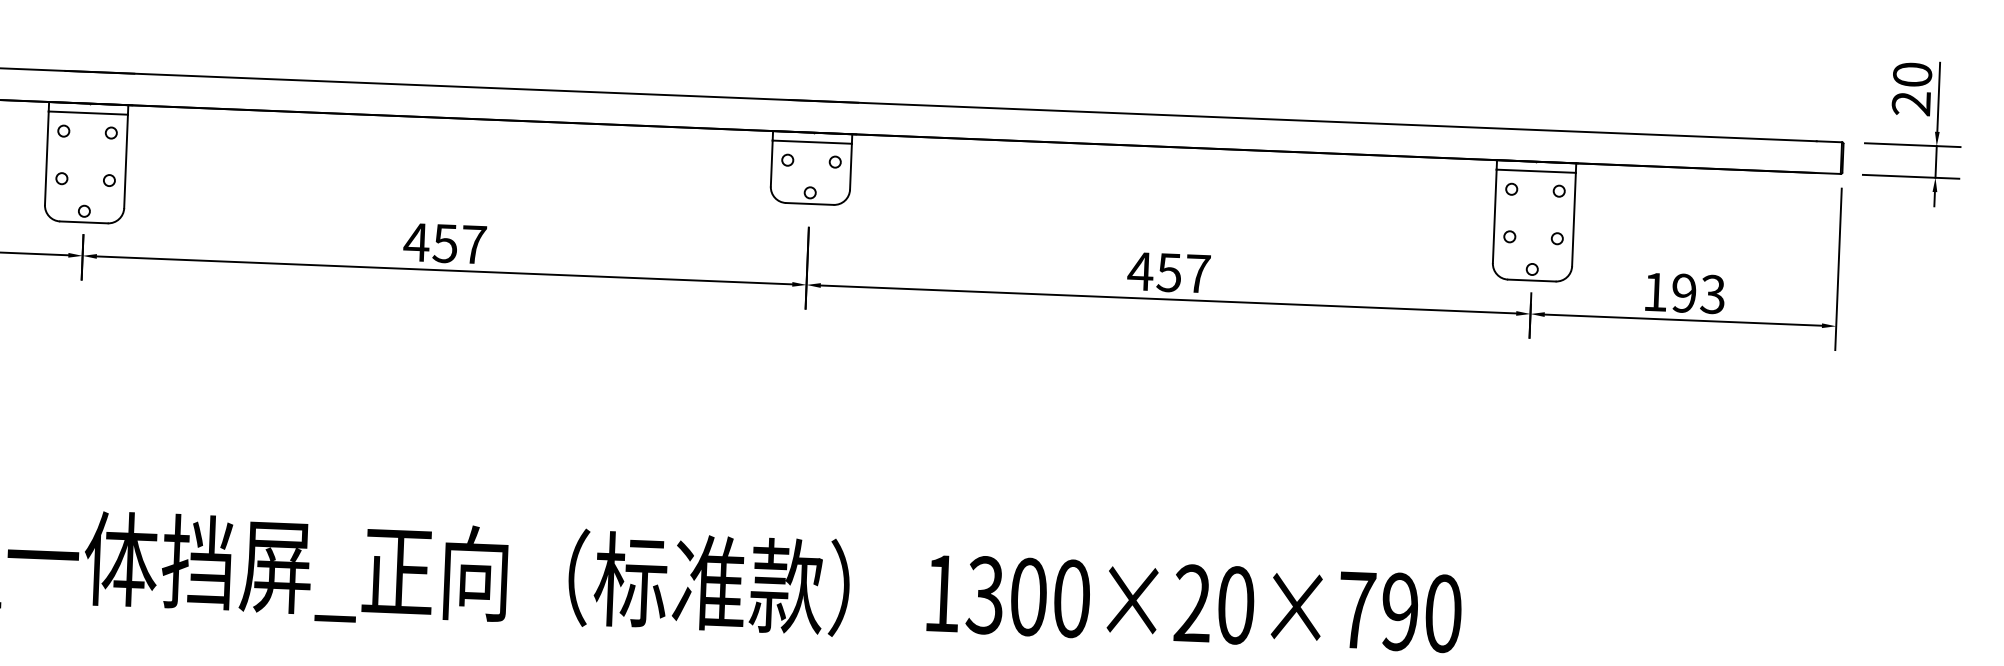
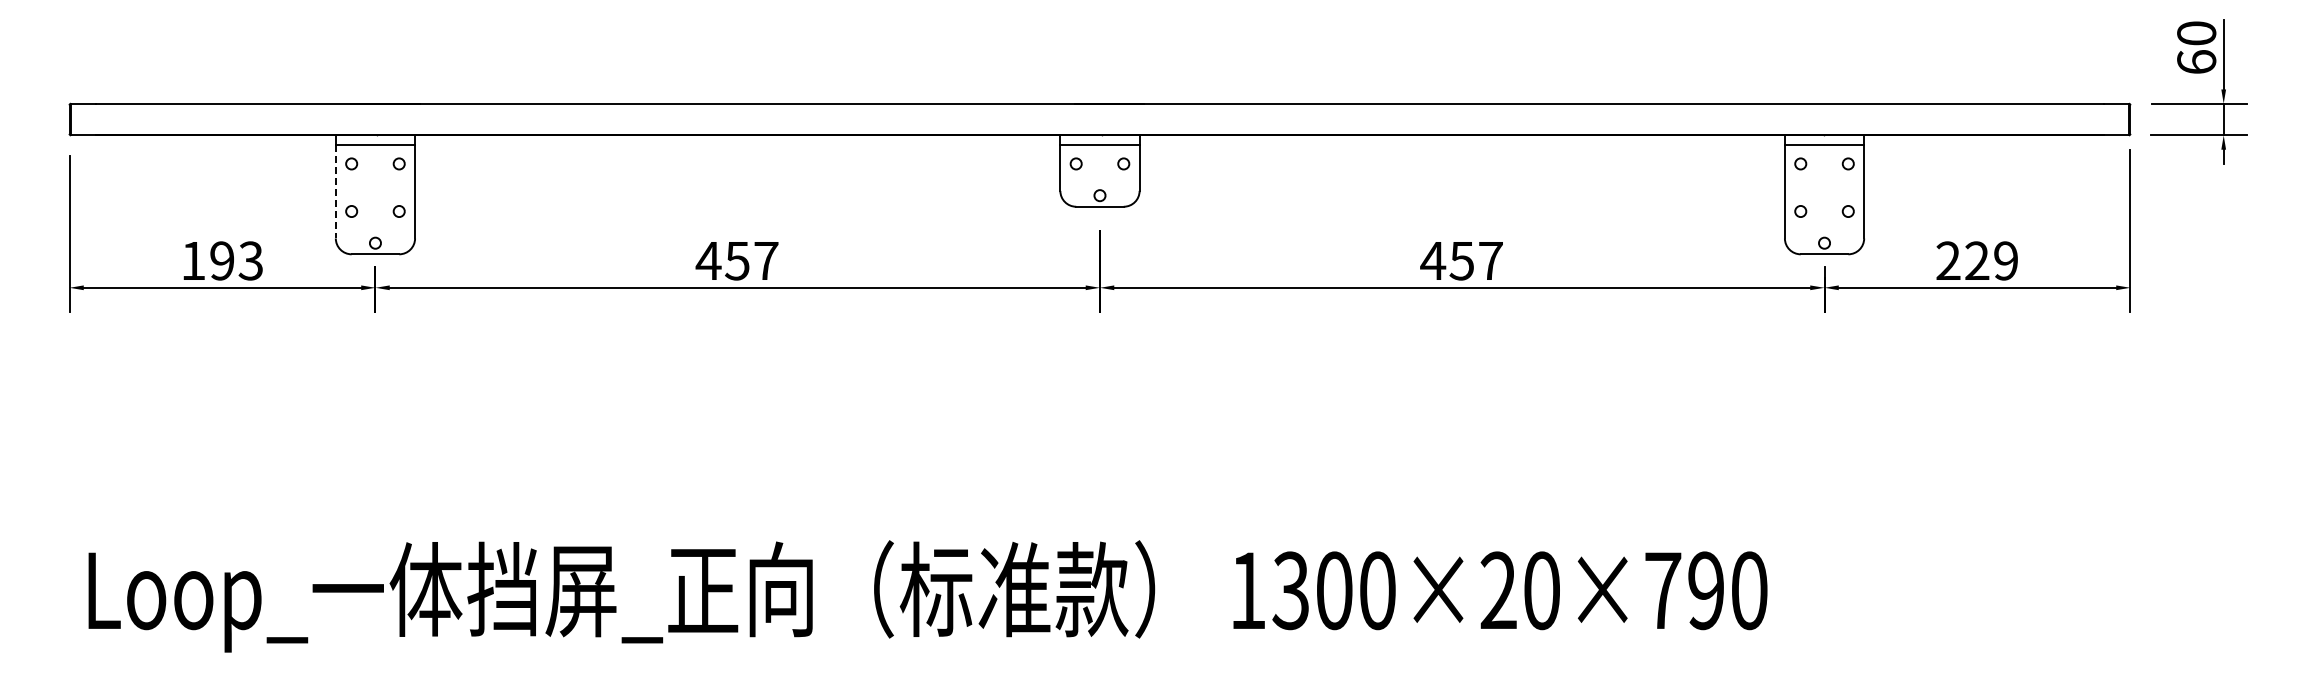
text: (1911, 103) -> (2196, 62), 20 -> 60
line: (46, 158) -> (335, 191), solid -> dashed
text: (1683, 292) -> (1976, 260), 193 -> 229

